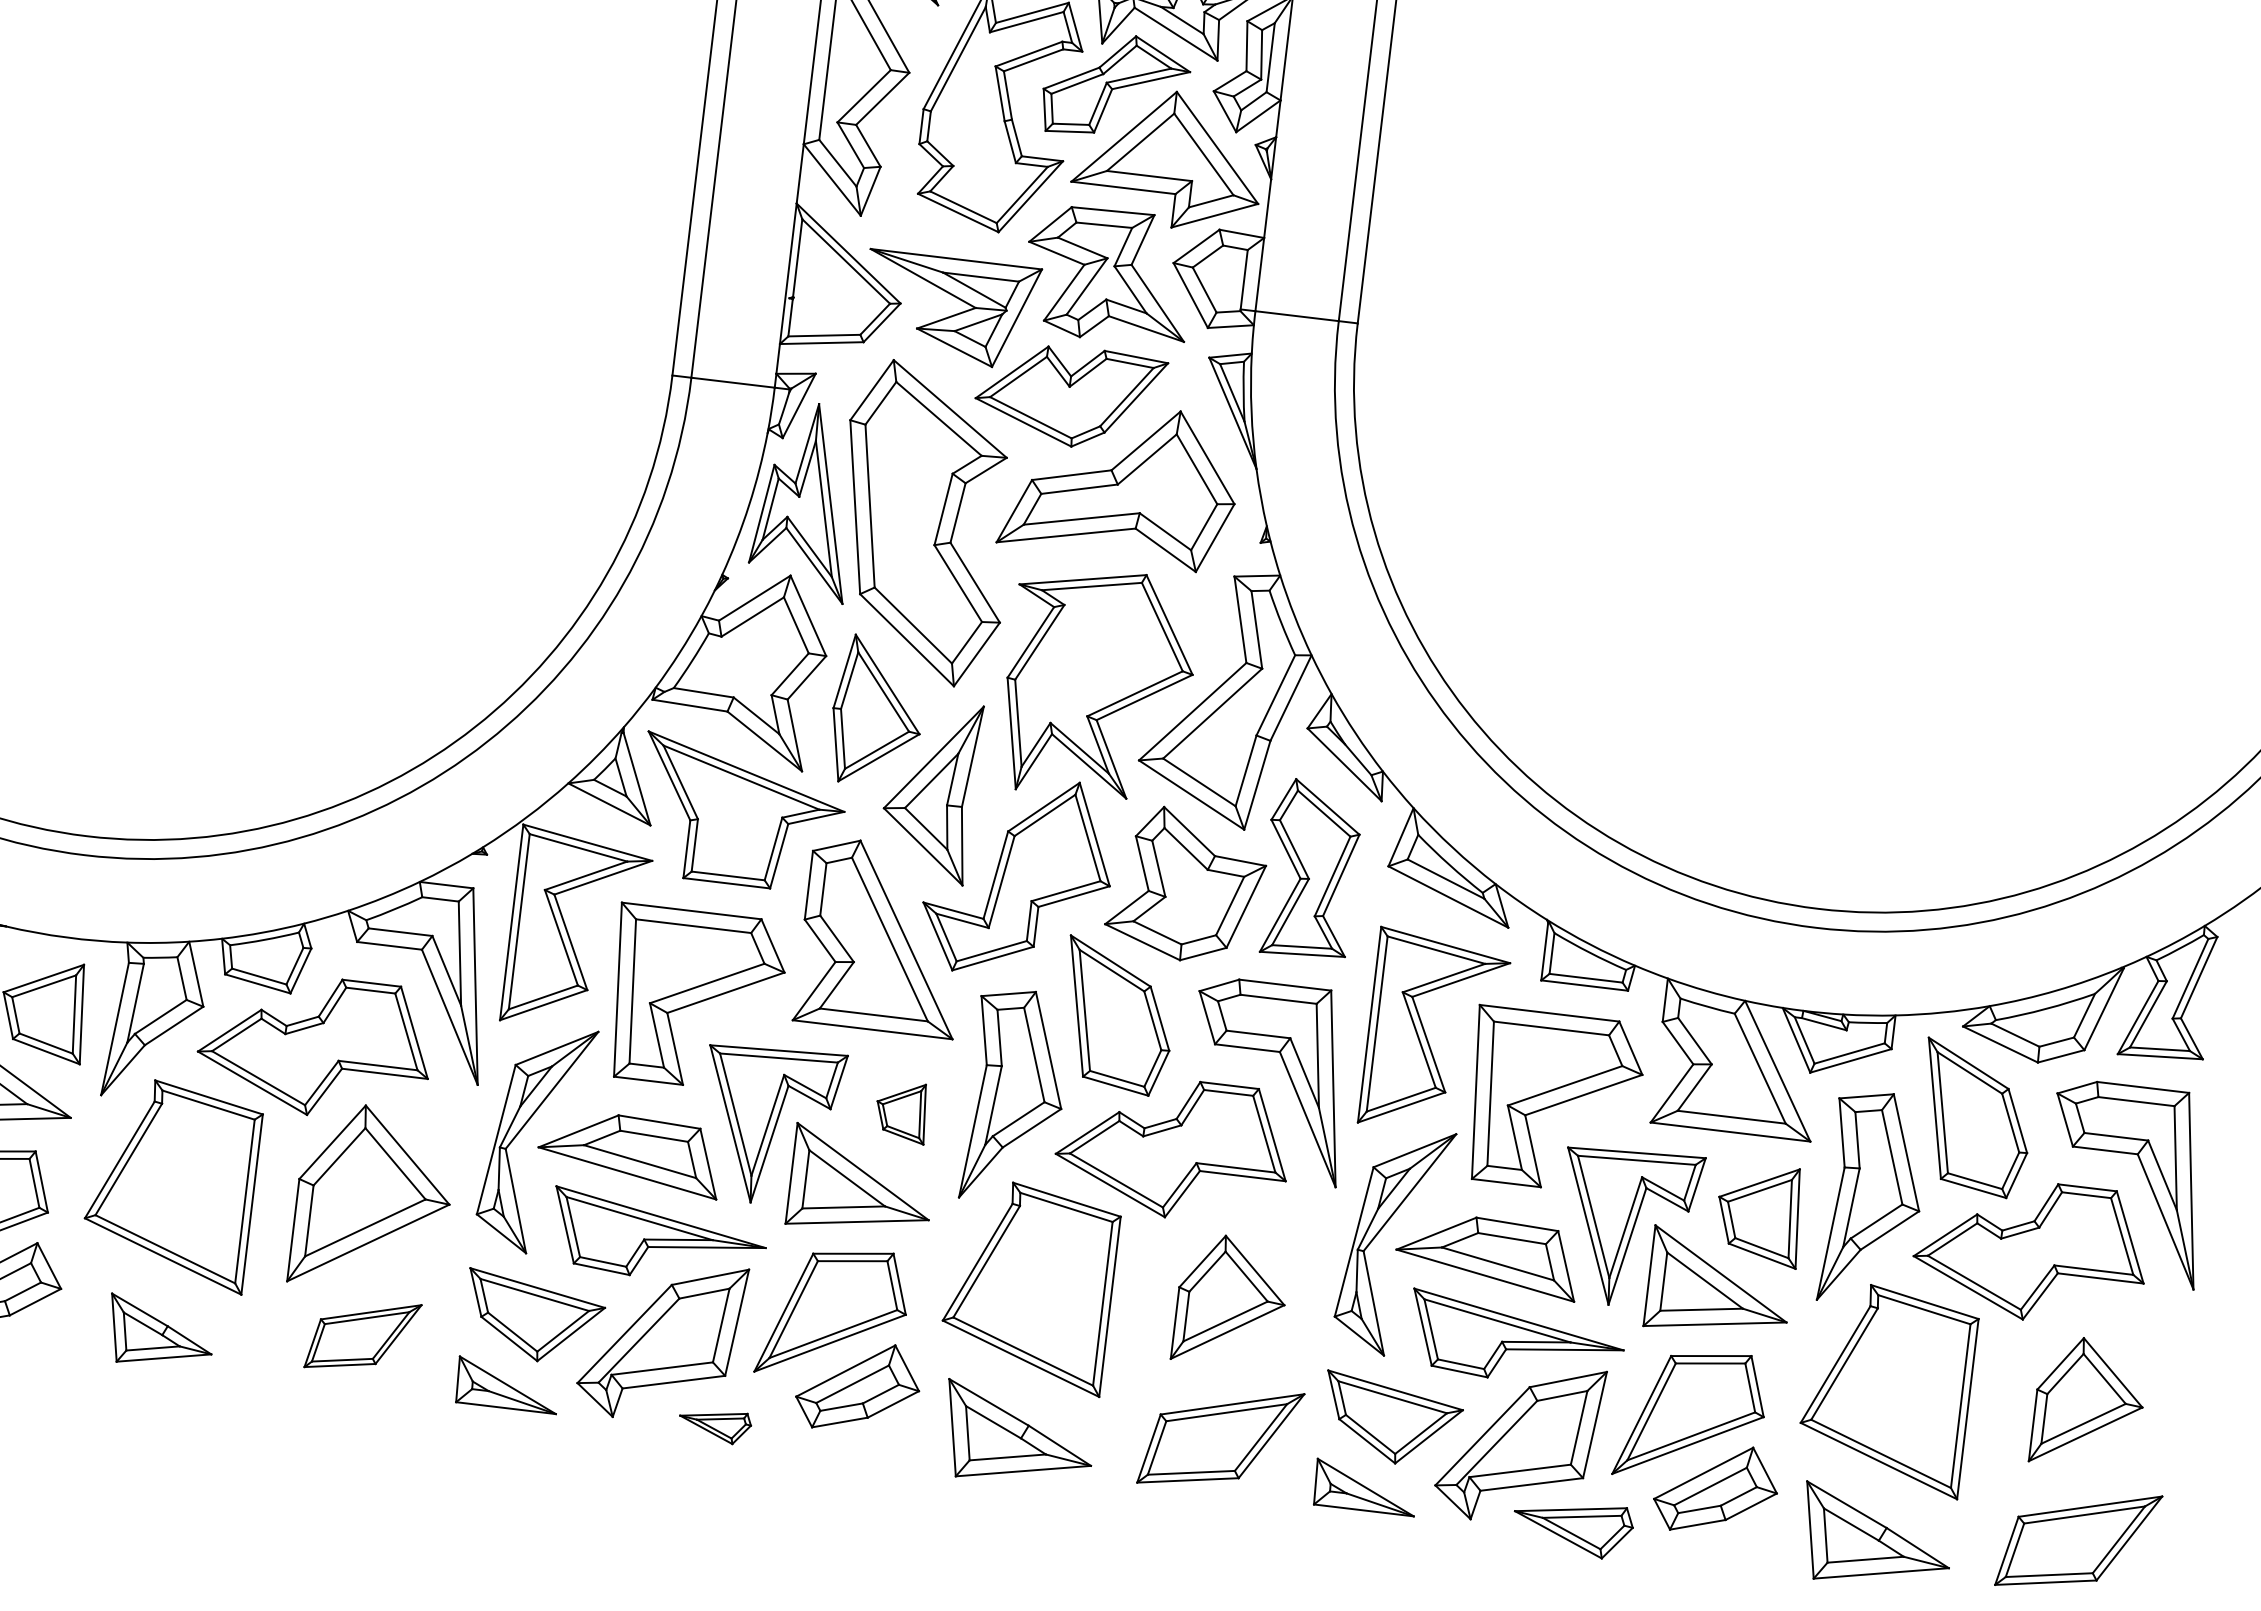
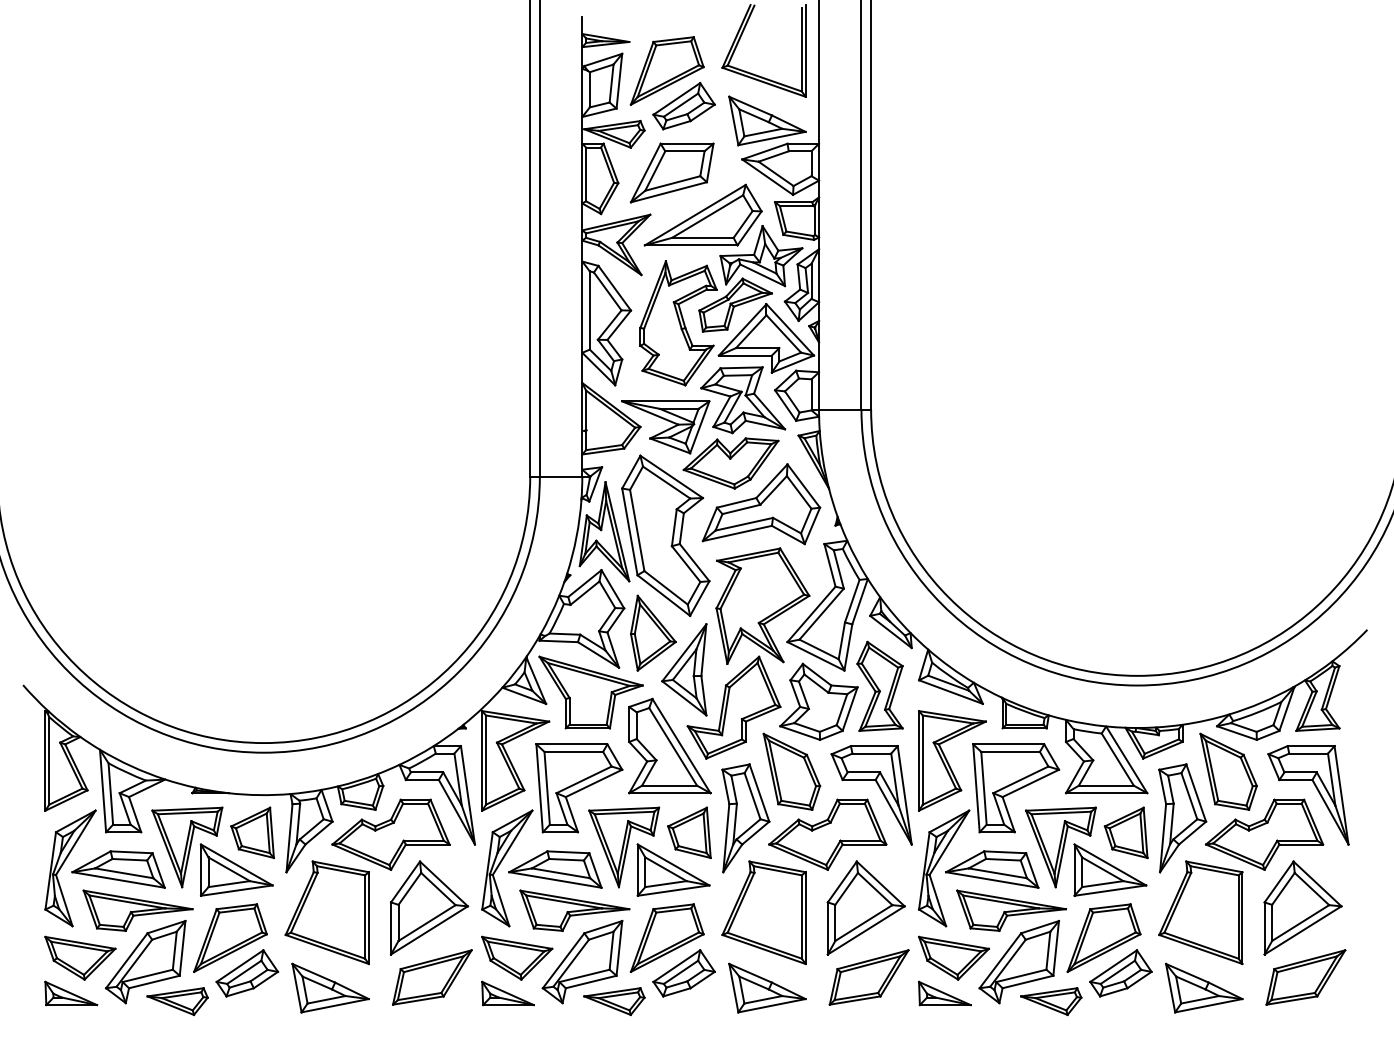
part: (901, 1111) -> (689, 832), size x1.67
part: (1230, 1300) -> (865, 907), size x1.43
part: (160, 1331) -> (330, 987), size x1.43
part: (363, 1336) -> (432, 977), size x1.43
part: (2088, 1402) -> (1302, 907), size x1.43
part: (715, 1425) -> (614, 1001), size x1.67

